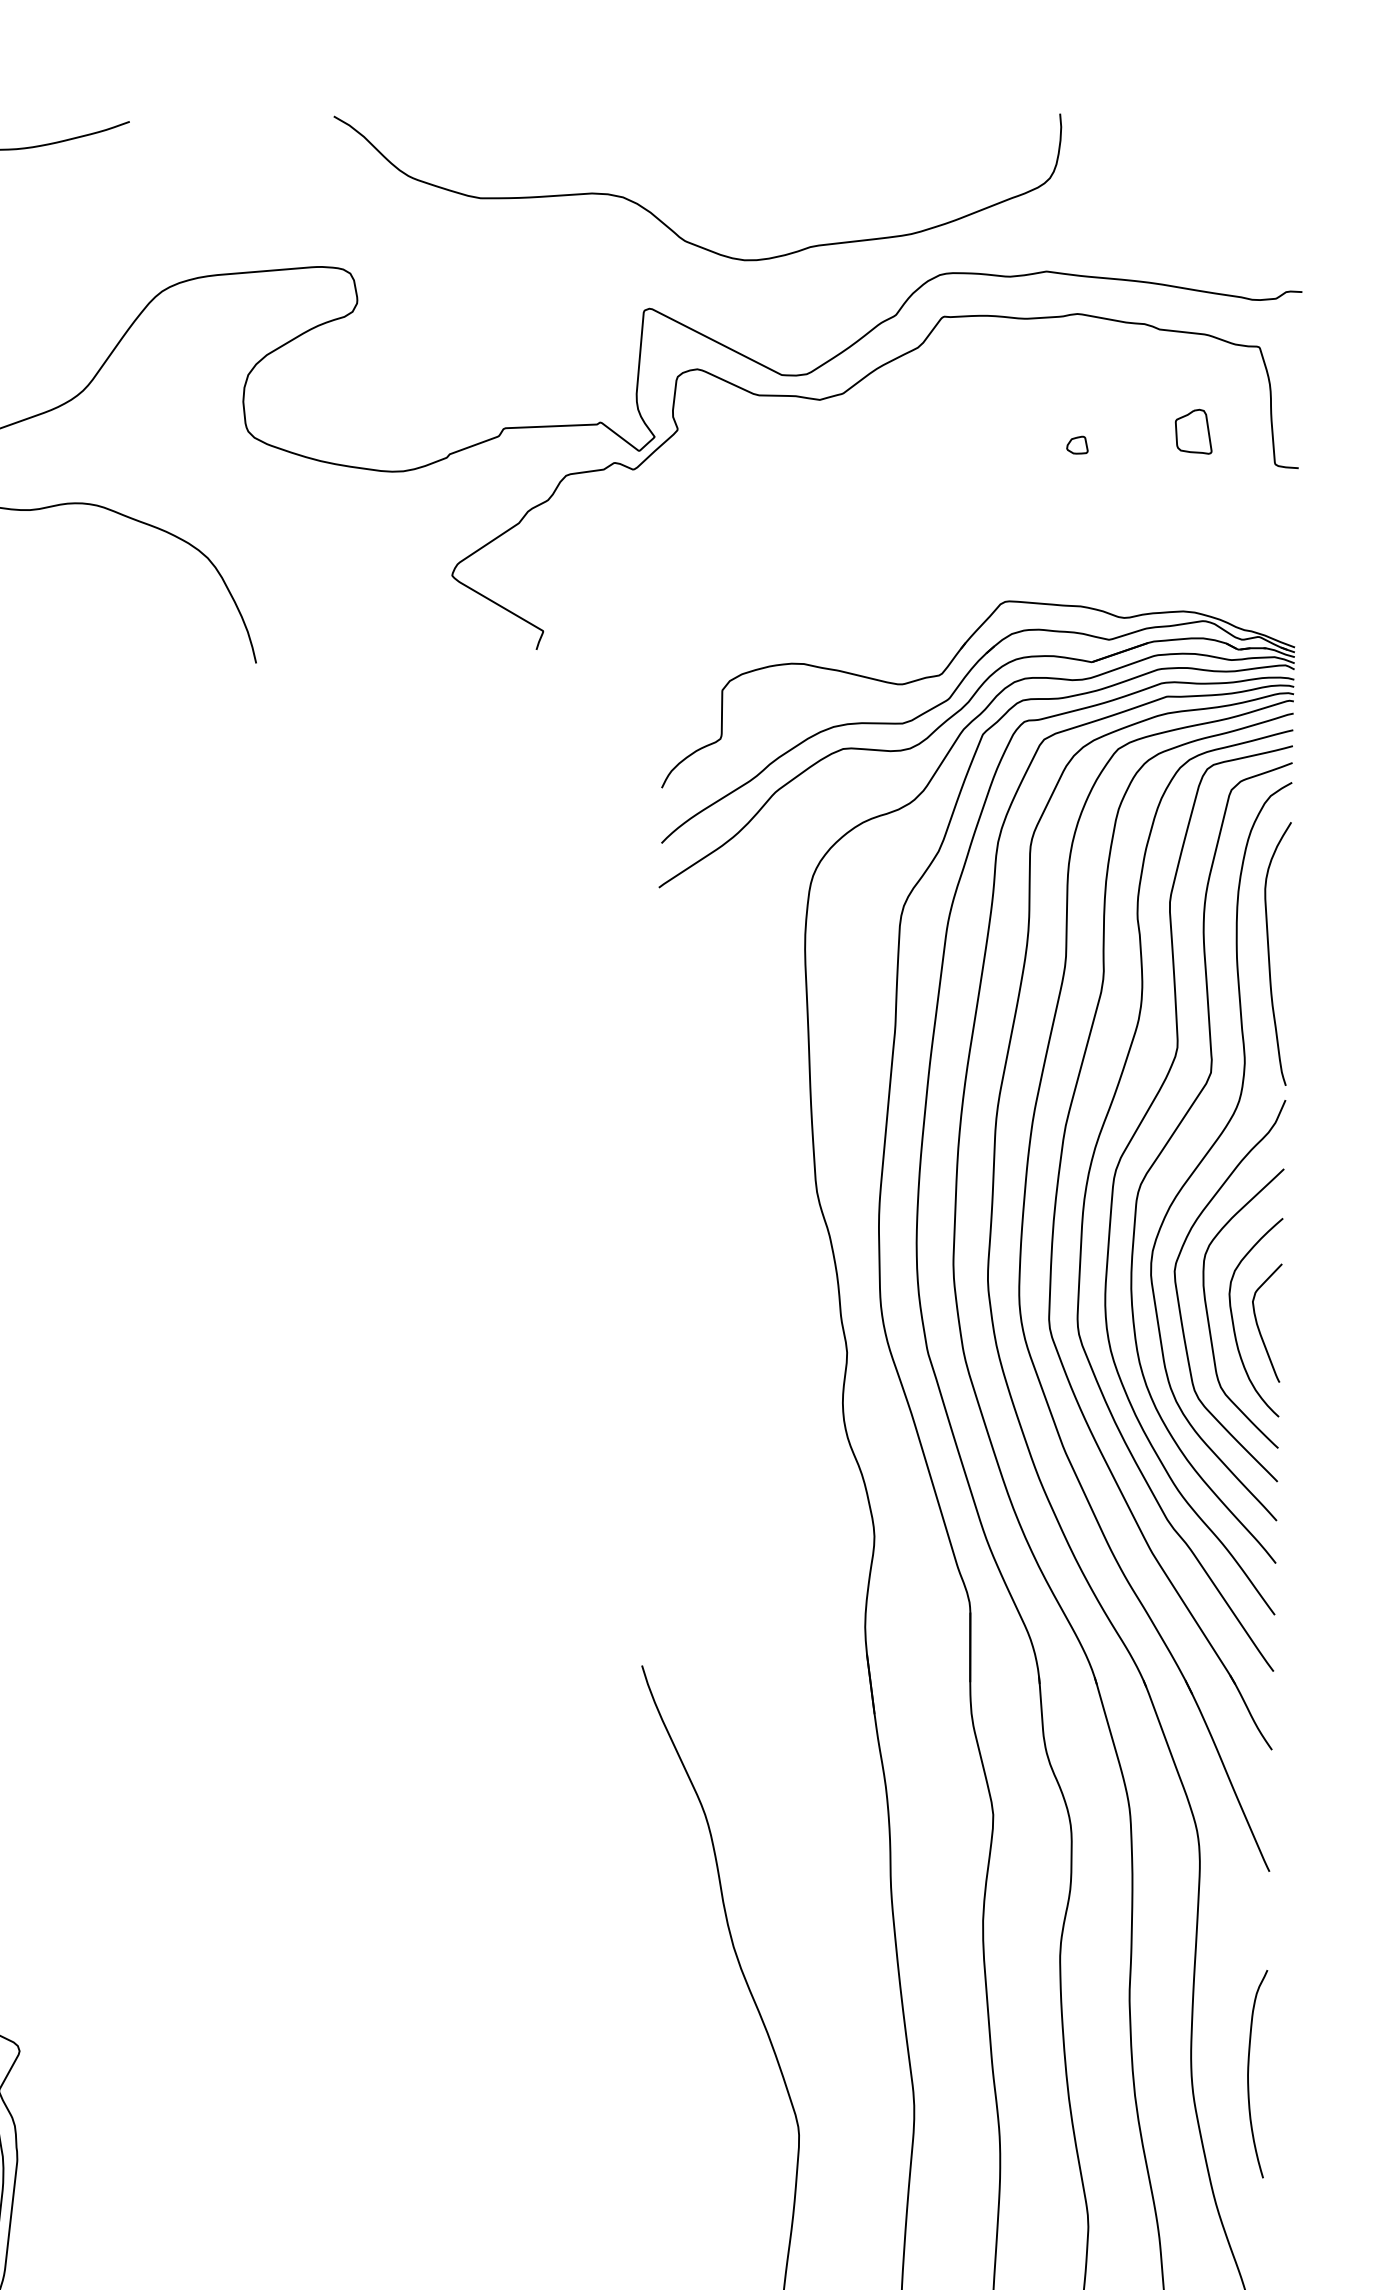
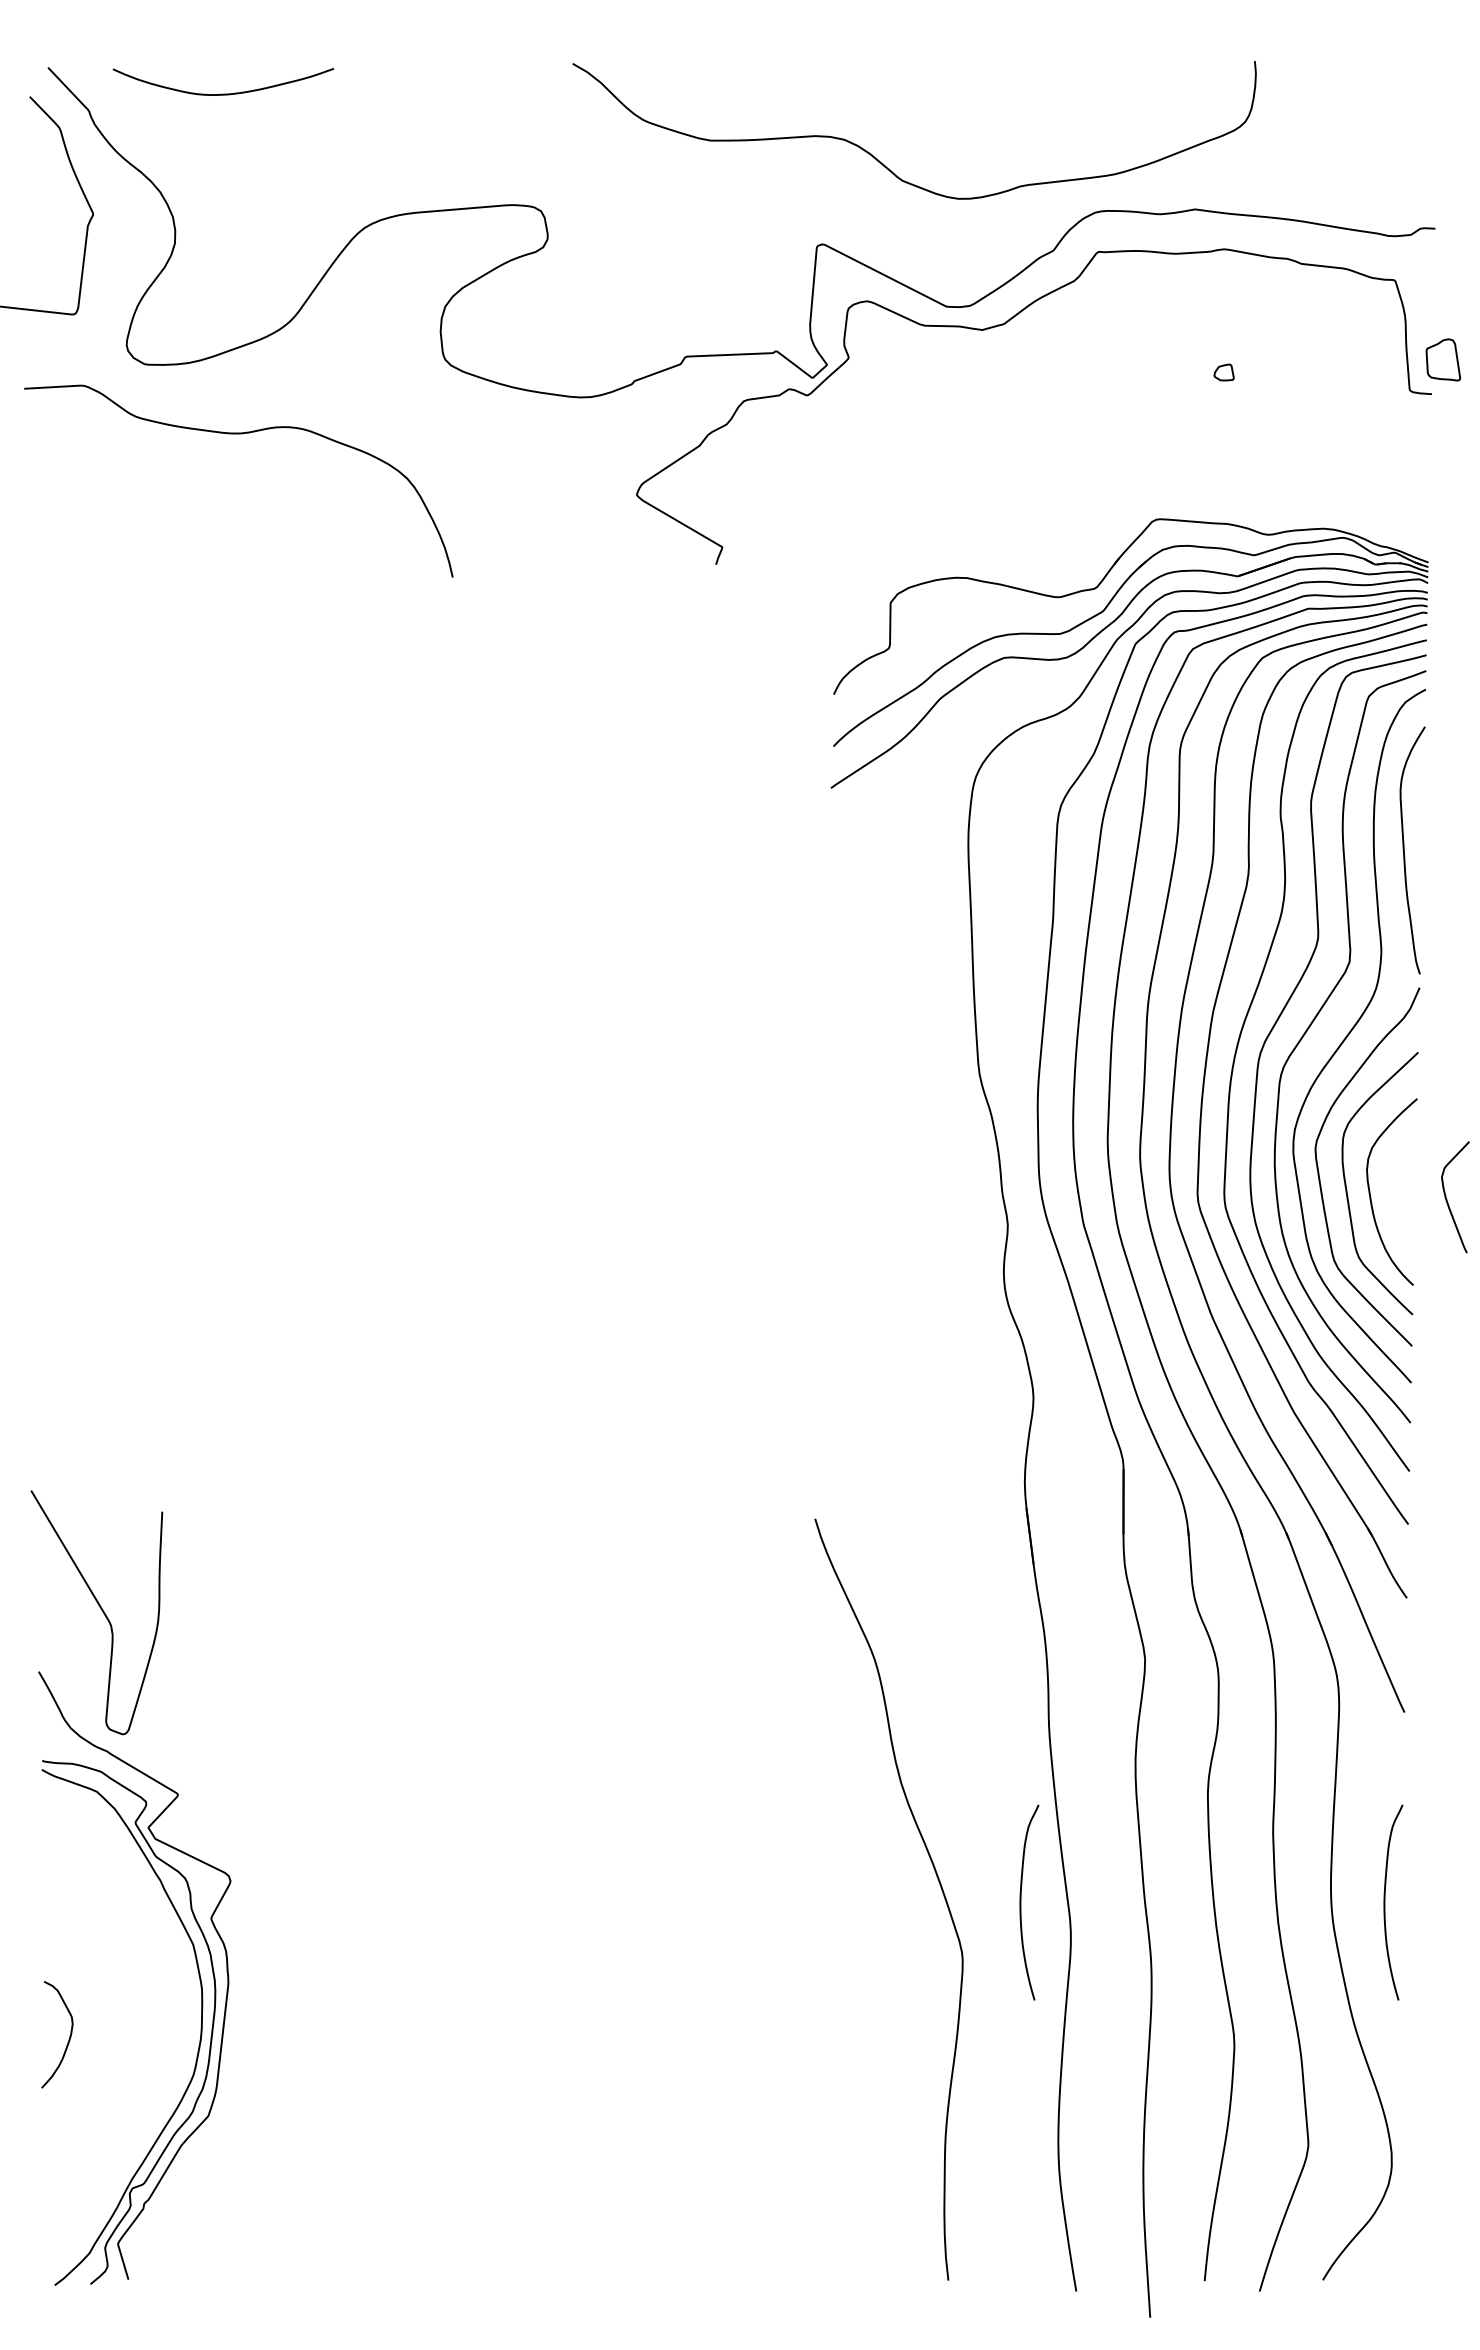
curve: (664, 222) -> (883, 163), moved
part: (1192, 431) -> (1442, 359), moved
curve: (1258, 1325) -> (1447, 1199), moved
curve: (861, 2073) -> (1021, 1902), added

